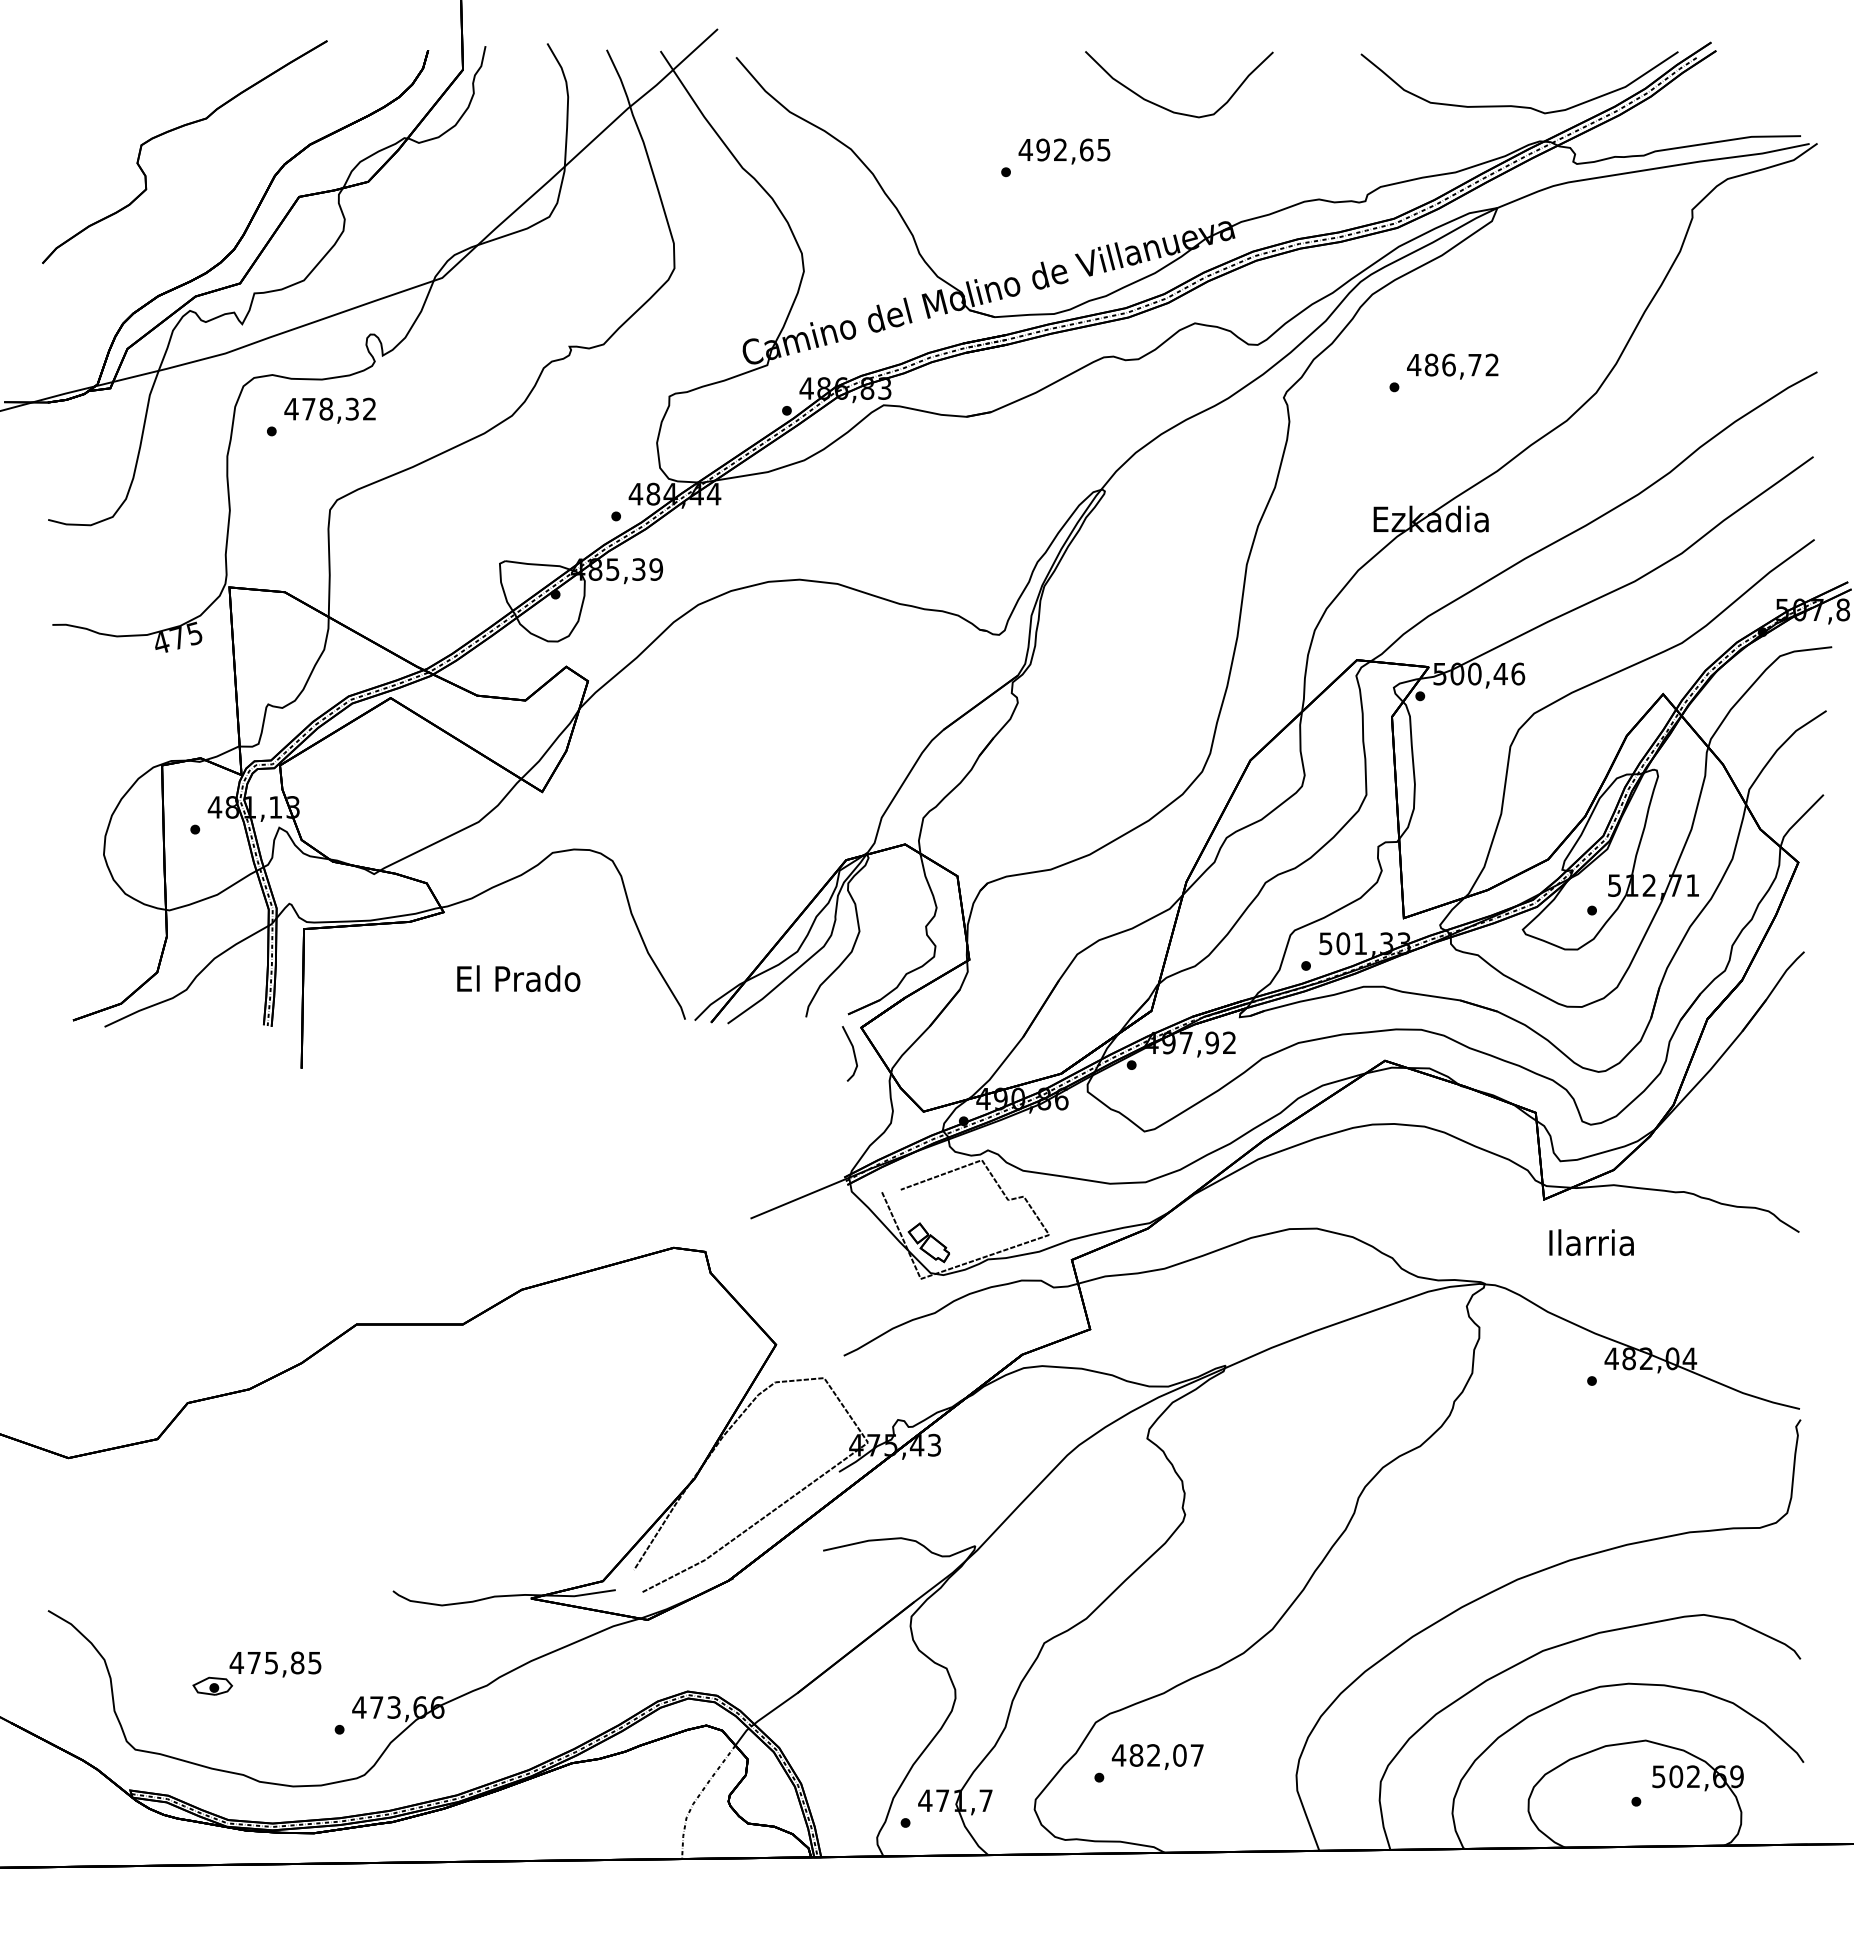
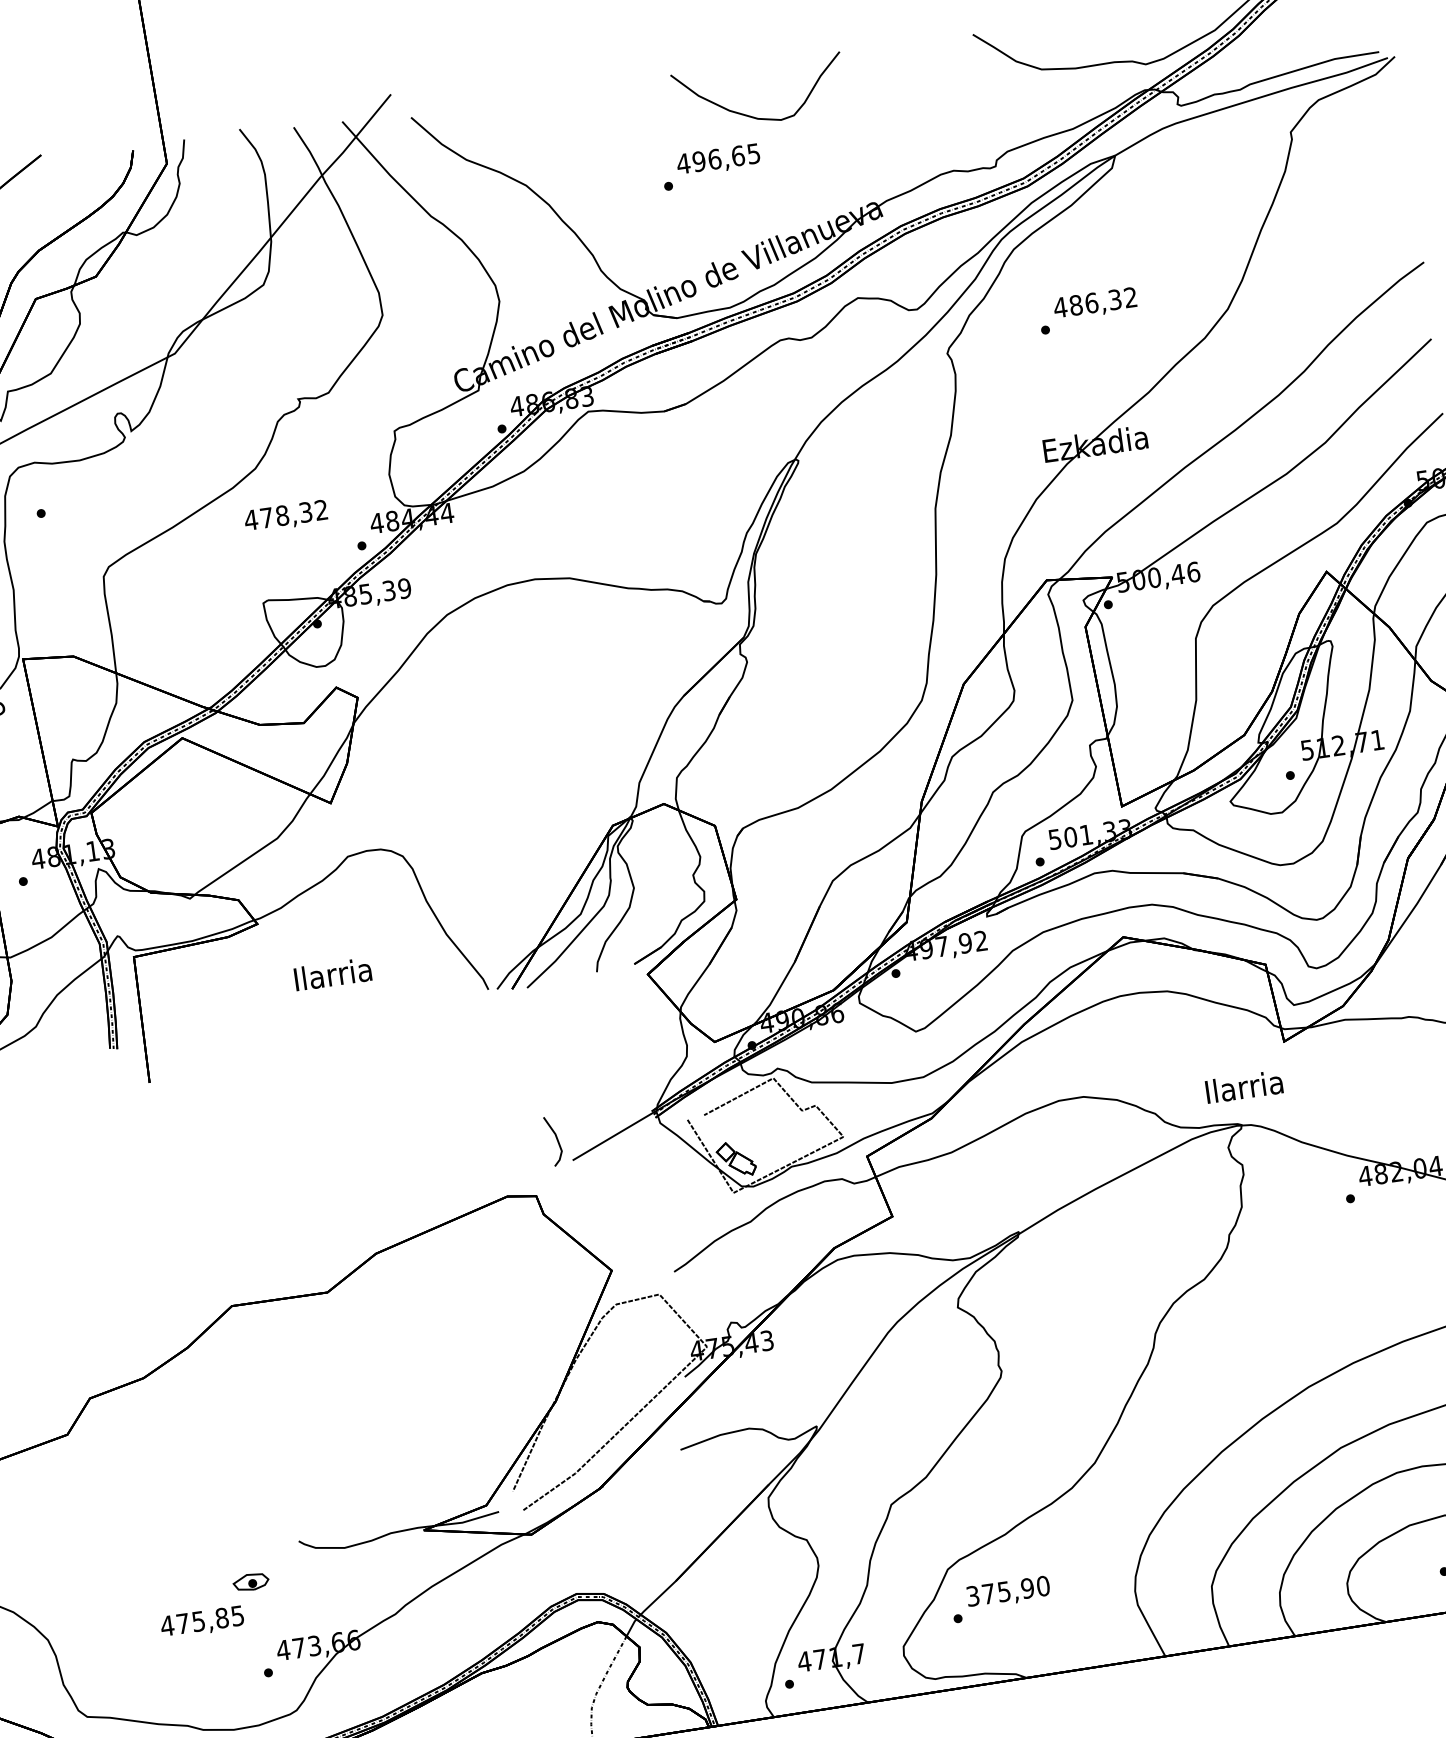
curve: (1167, 108) -> (751, 116), moved
text: (1060, 149) -> (714, 158), 492,65 -> 496,65
text: (1474, 364) -> (1114, 299), 486,72 -> 486,32
text: (329, 410) -> (285, 516), moved
text: (518, 978) -> (333, 974), El Prado -> Ilarria
line: (853, 1053) -> (556, 1140), moved
text: (1591, 1242) -> (1244, 1086), moved
part: (212, 1685) -> (250, 1581), moved
text: (1157, 1755) -> (1007, 1591), 482,07 -> 375,90

